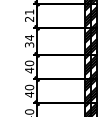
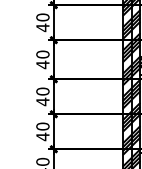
text: (29, 15) -> (42, 22), 21 -> 40
text: (29, 40) -> (42, 58), 34 -> 40

